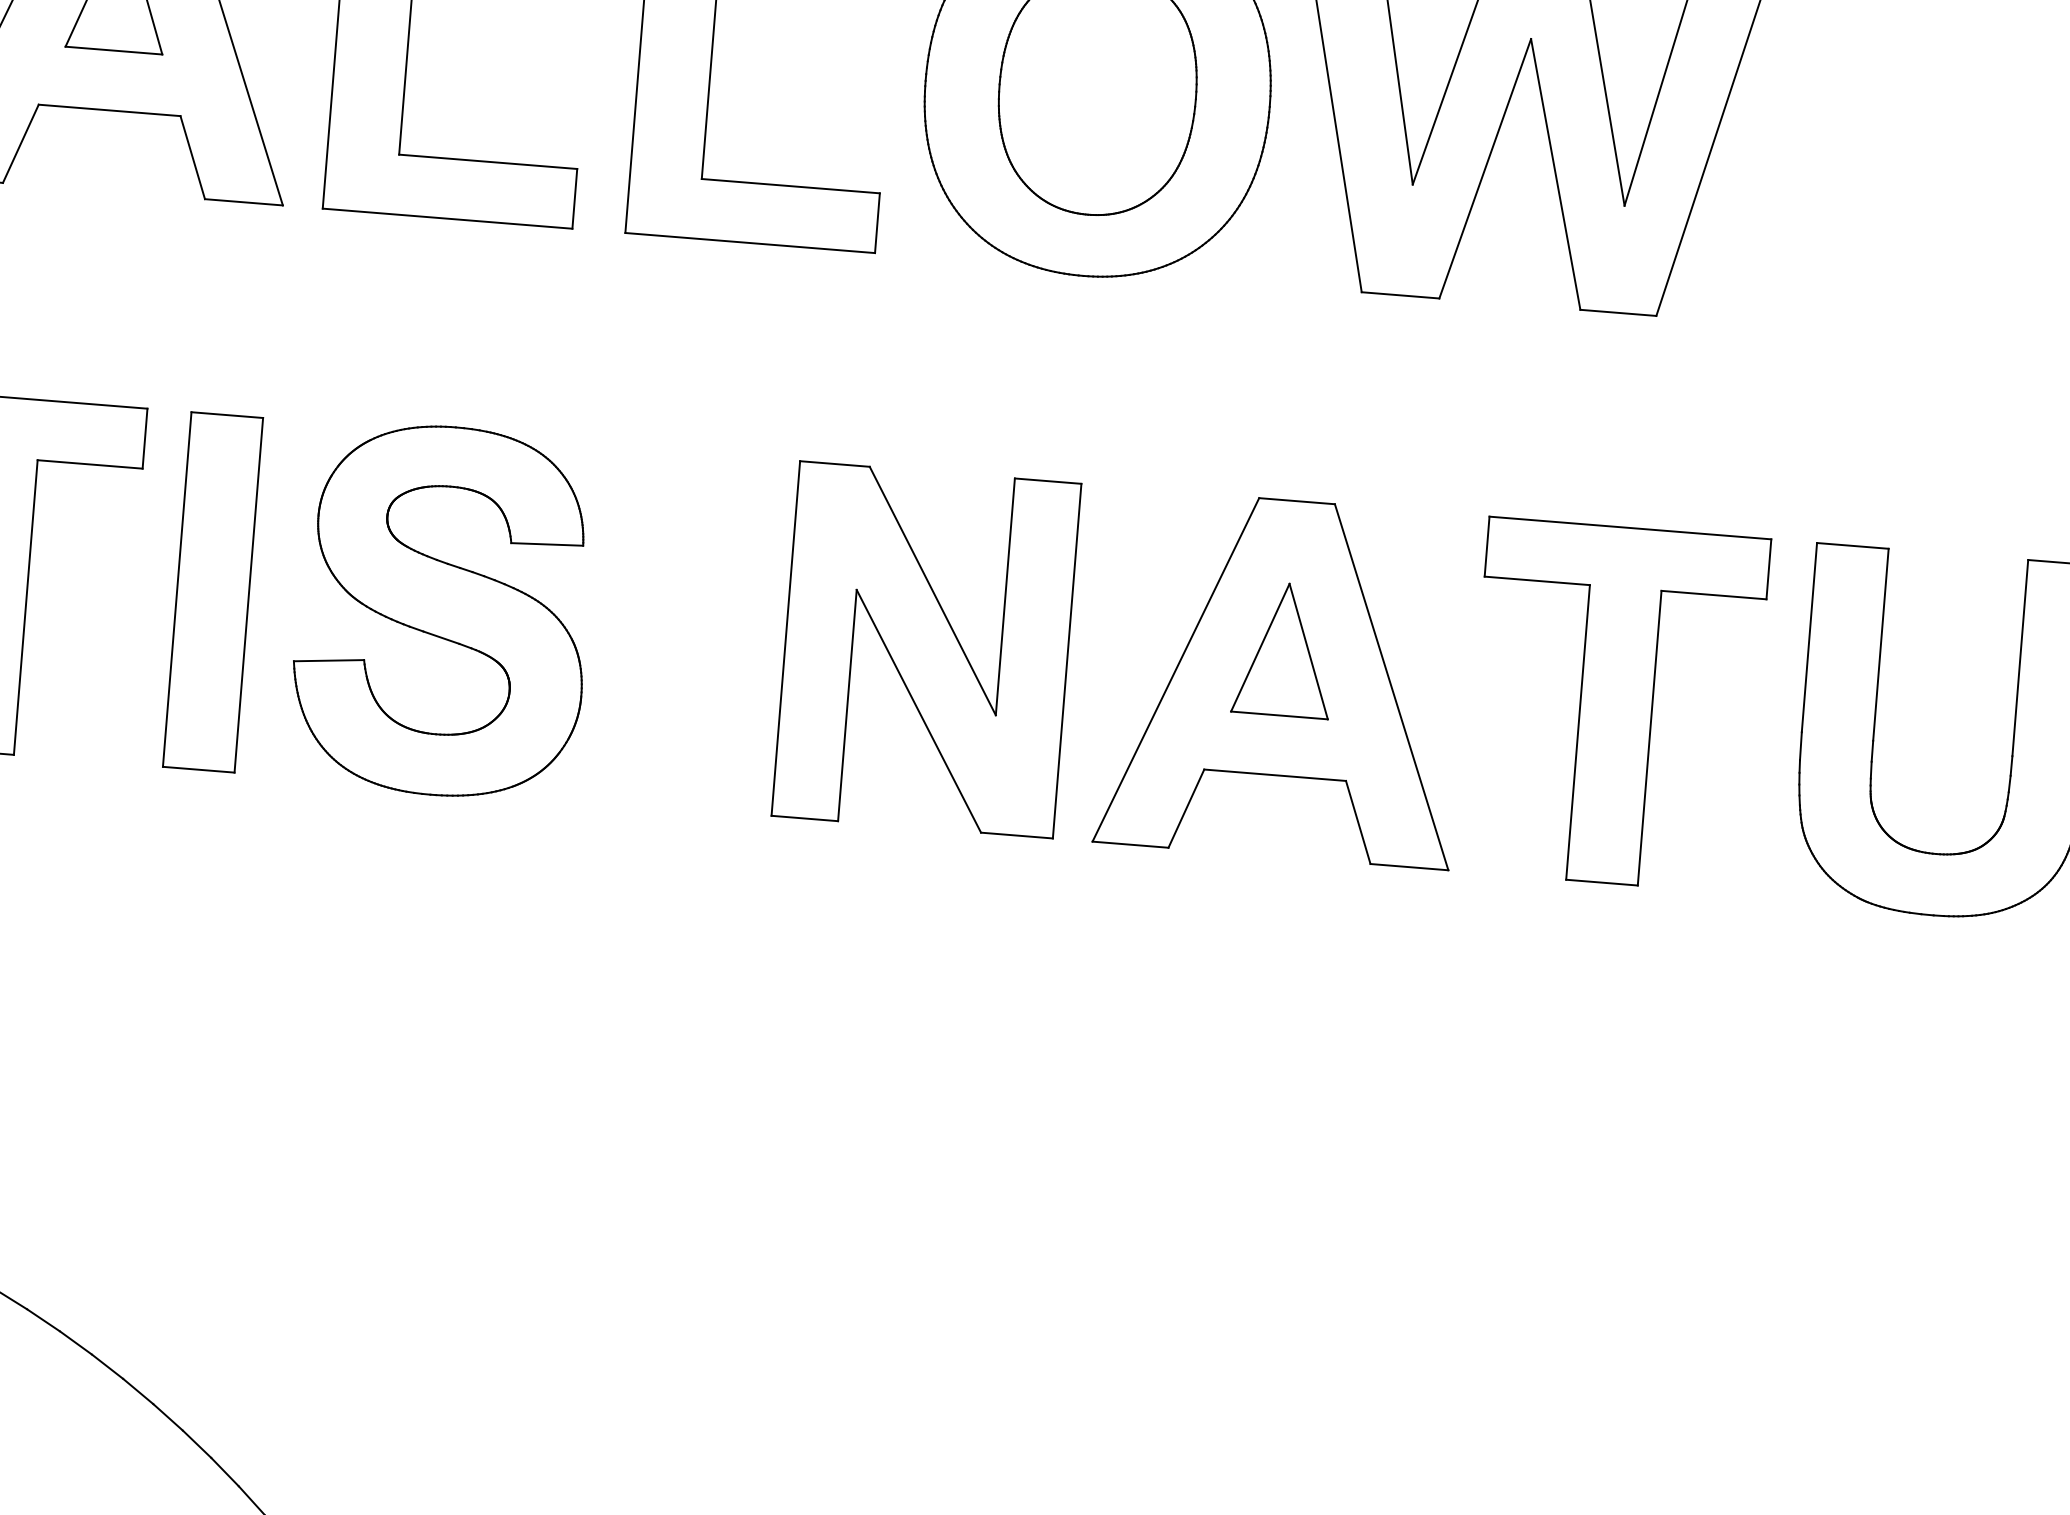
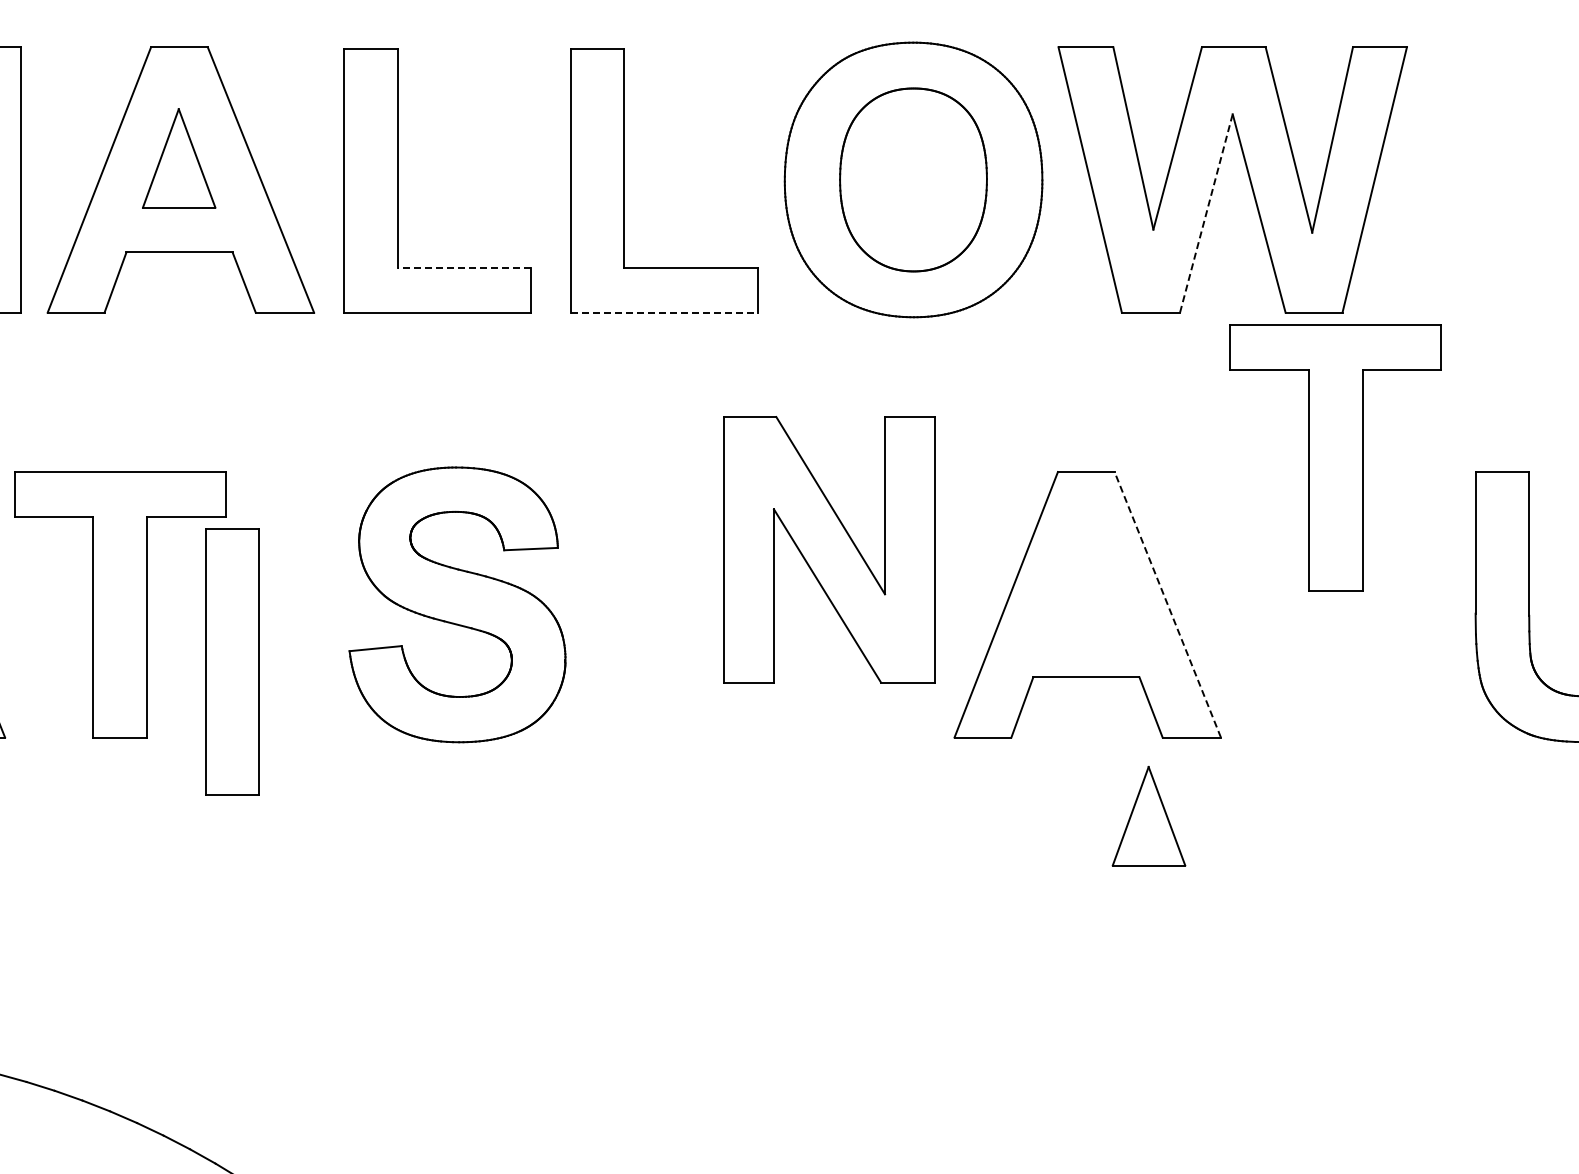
line: (488, 162) -> (464, 268), solid -> dashed
line: (1485, 168) -> (1206, 213), solid -> dashed
line: (750, 242) -> (664, 312), solid -> dashed
part: (213, 592) -> (232, 661), moved
part: (1284, 648) -> (1148, 815), moved
part: (926, 649) -> (829, 549), moved
line: (1391, 686) -> (1167, 604), solid -> dashed
part: (1615, 704) -> (1335, 457), moved

